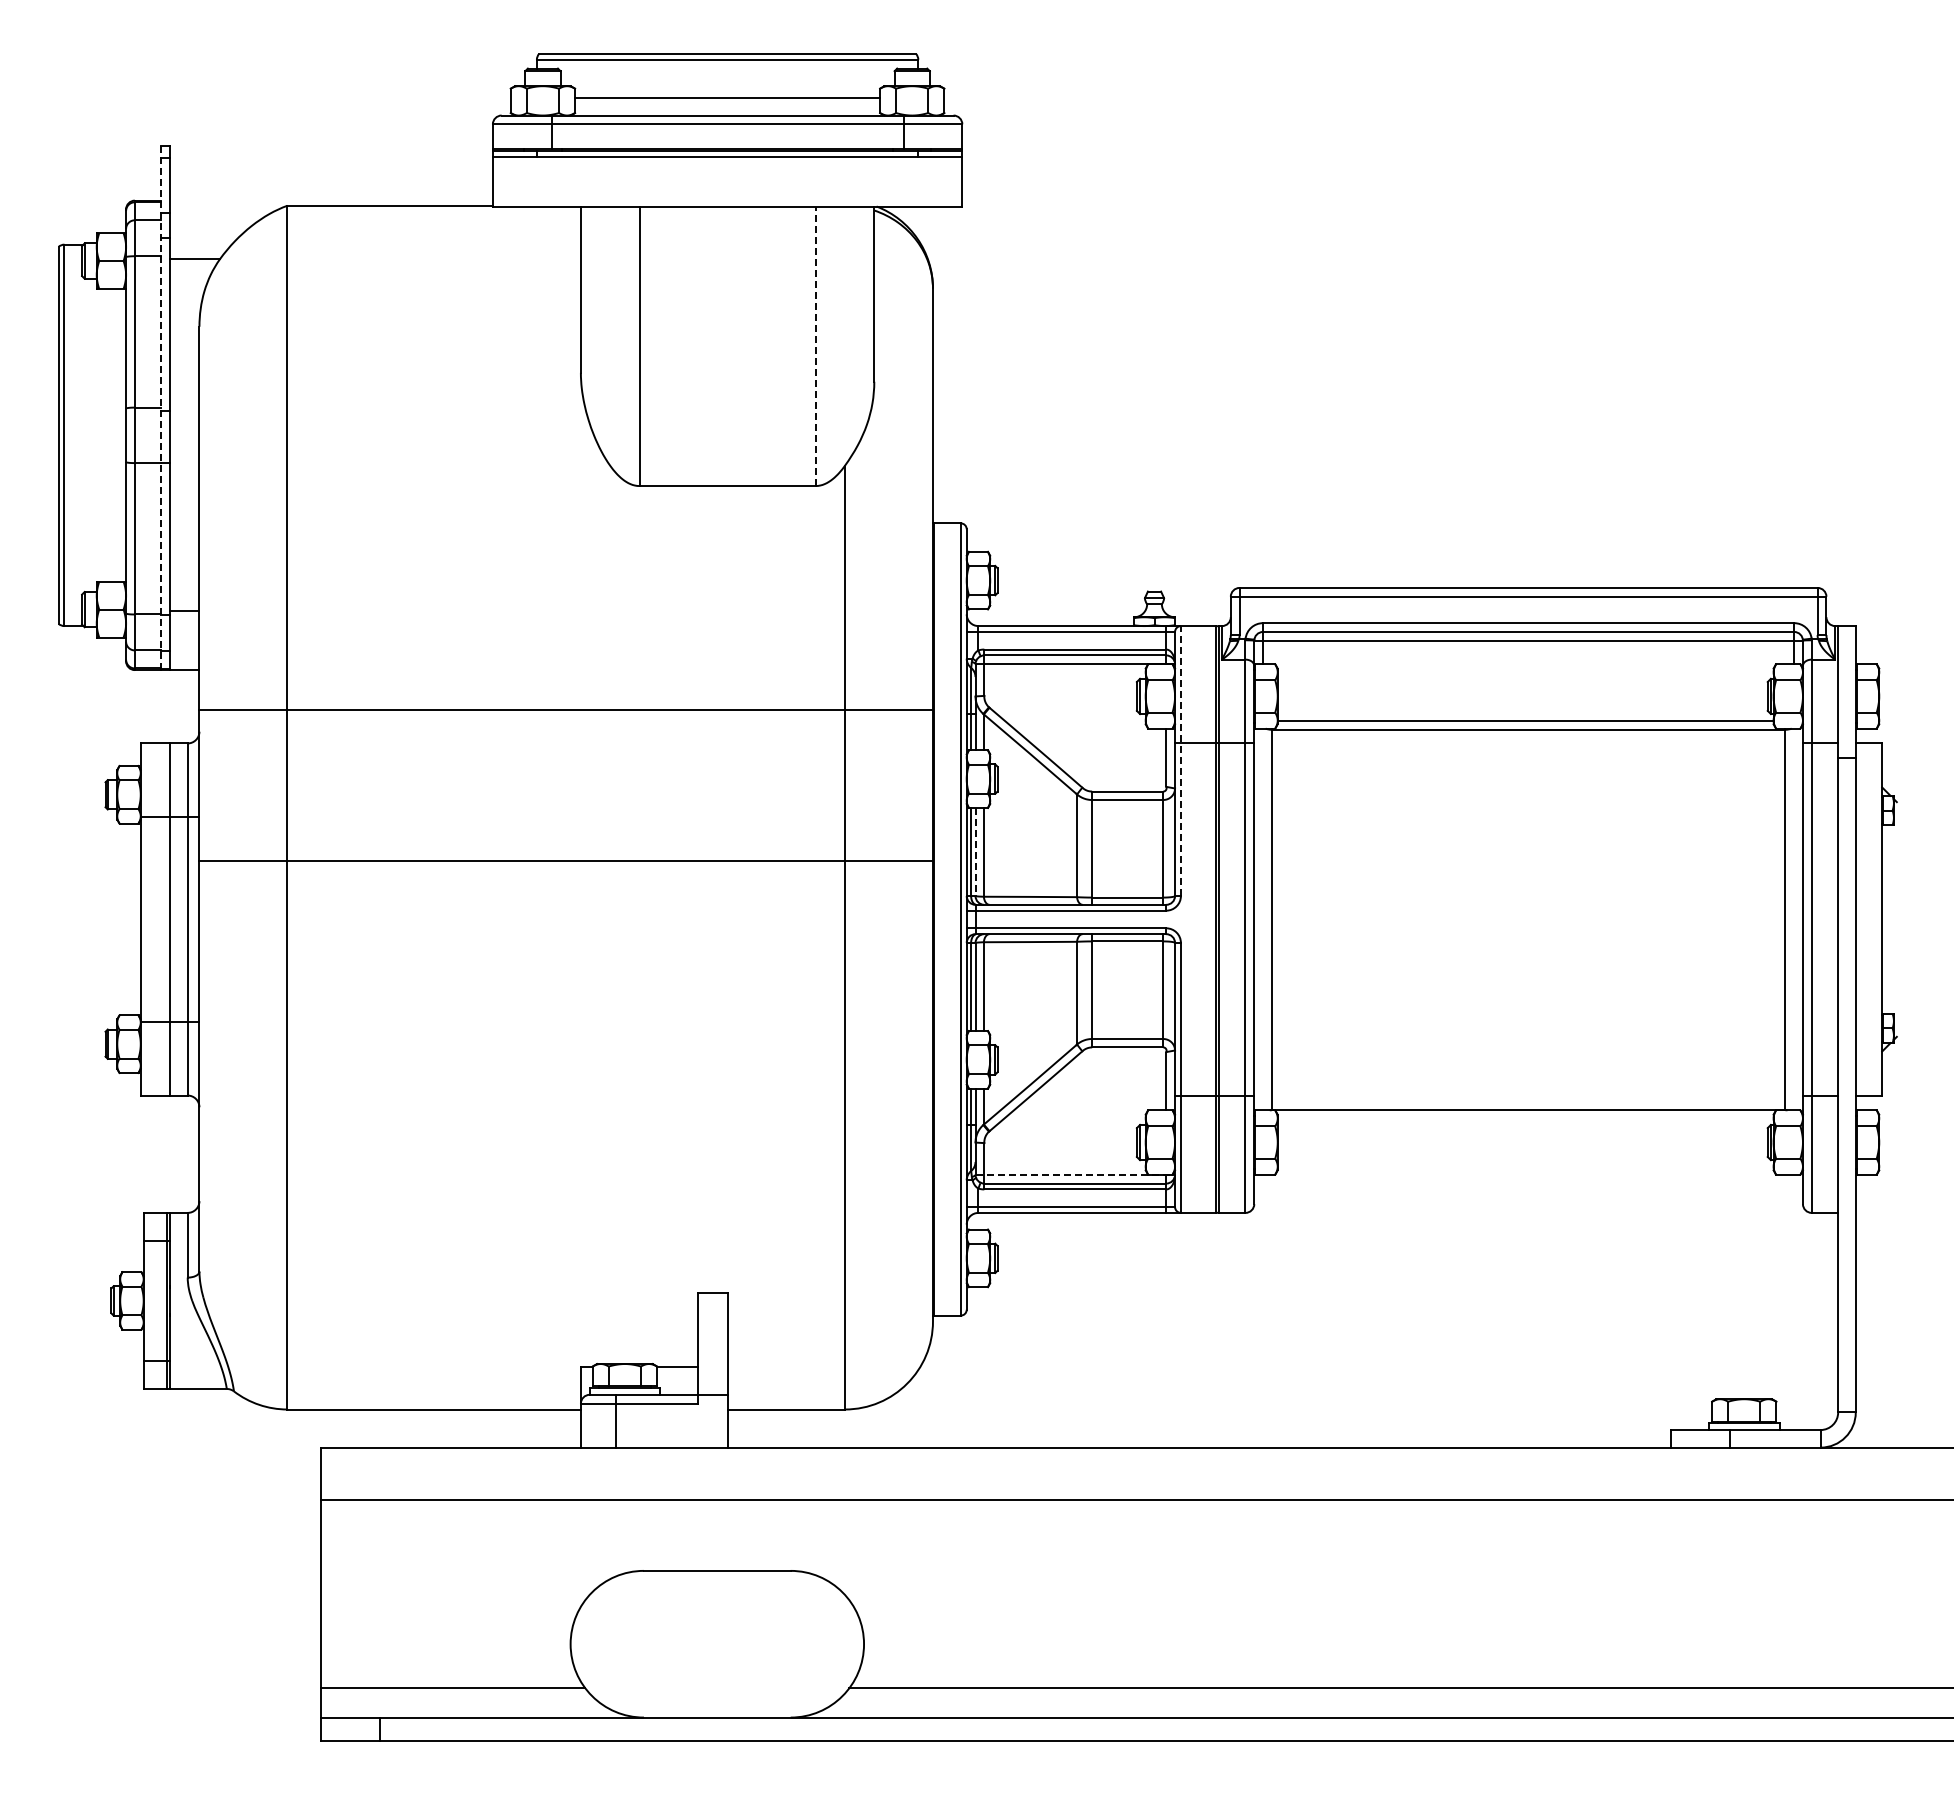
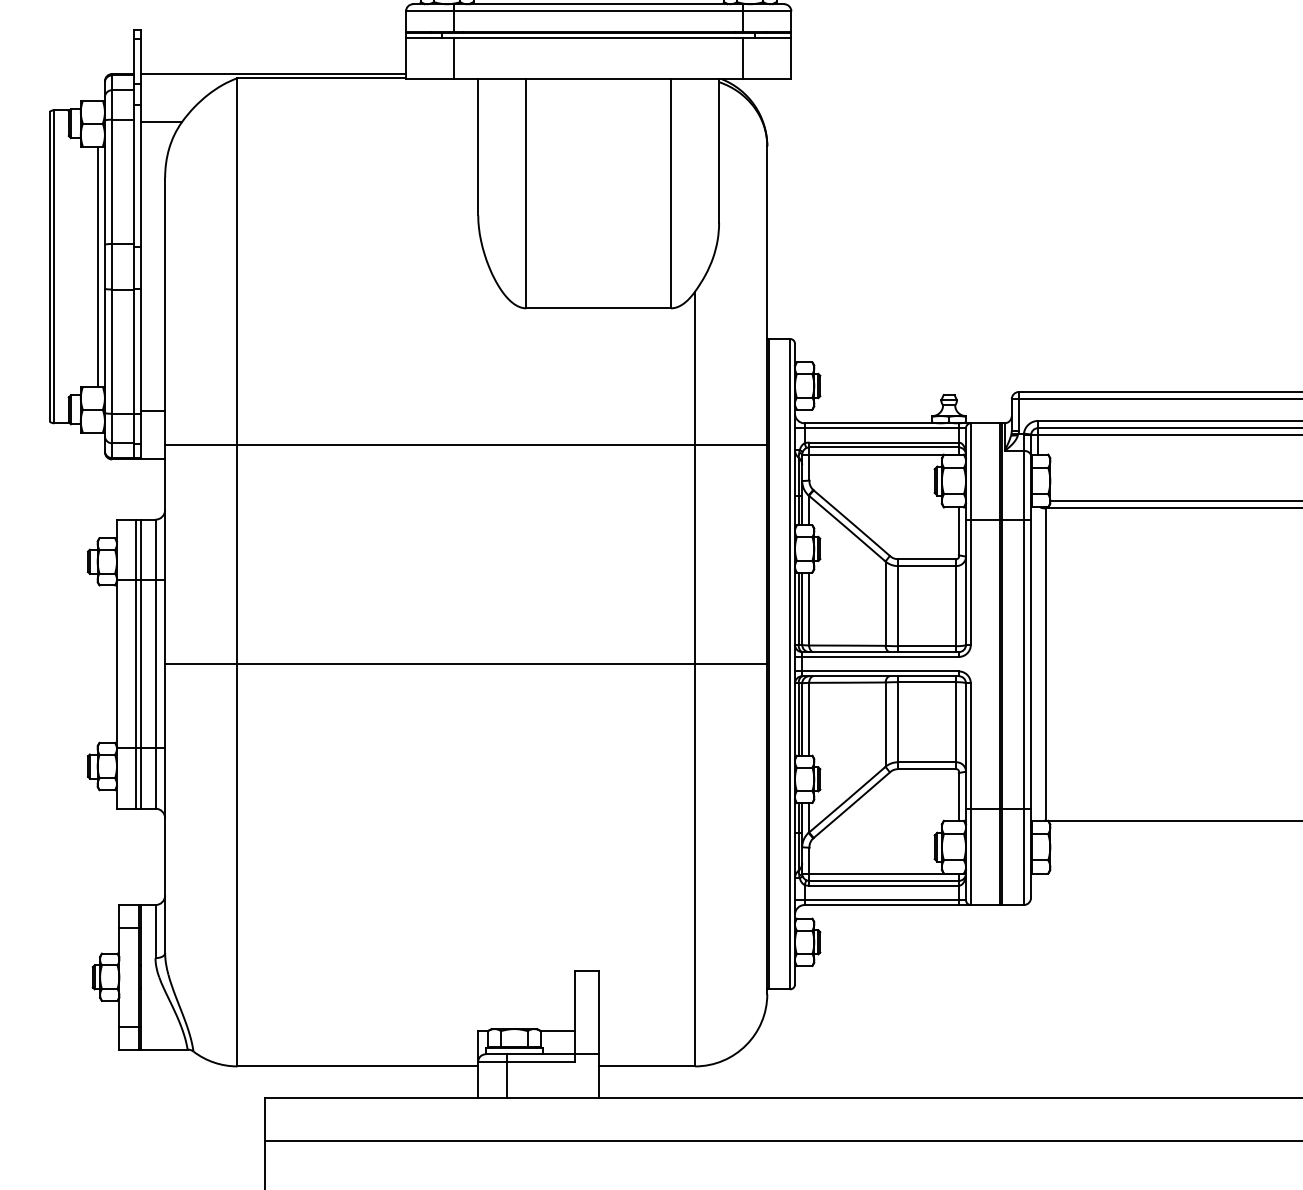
line: (551, 181) -> (454, 58), added
line: (903, 181) -> (743, 58), added
line: (331, 200) -> (273, 73), added
line: (815, 346) -> (670, 193), dashed -> solid
line: (161, 408) -> (133, 244), dashed -> solid
line: (117, 434) -> (97, 266), added
line: (565, 710) -> (465, 445), moved
line: (1180, 761) -> (970, 534), dashed -> solid
line: (975, 852) -> (802, 609), dashed -> solid
line: (565, 860) -> (465, 664), moved
line: (164, 919) -> (136, 664), added
line: (1075, 1174) -> (884, 873), dashed -> solid

